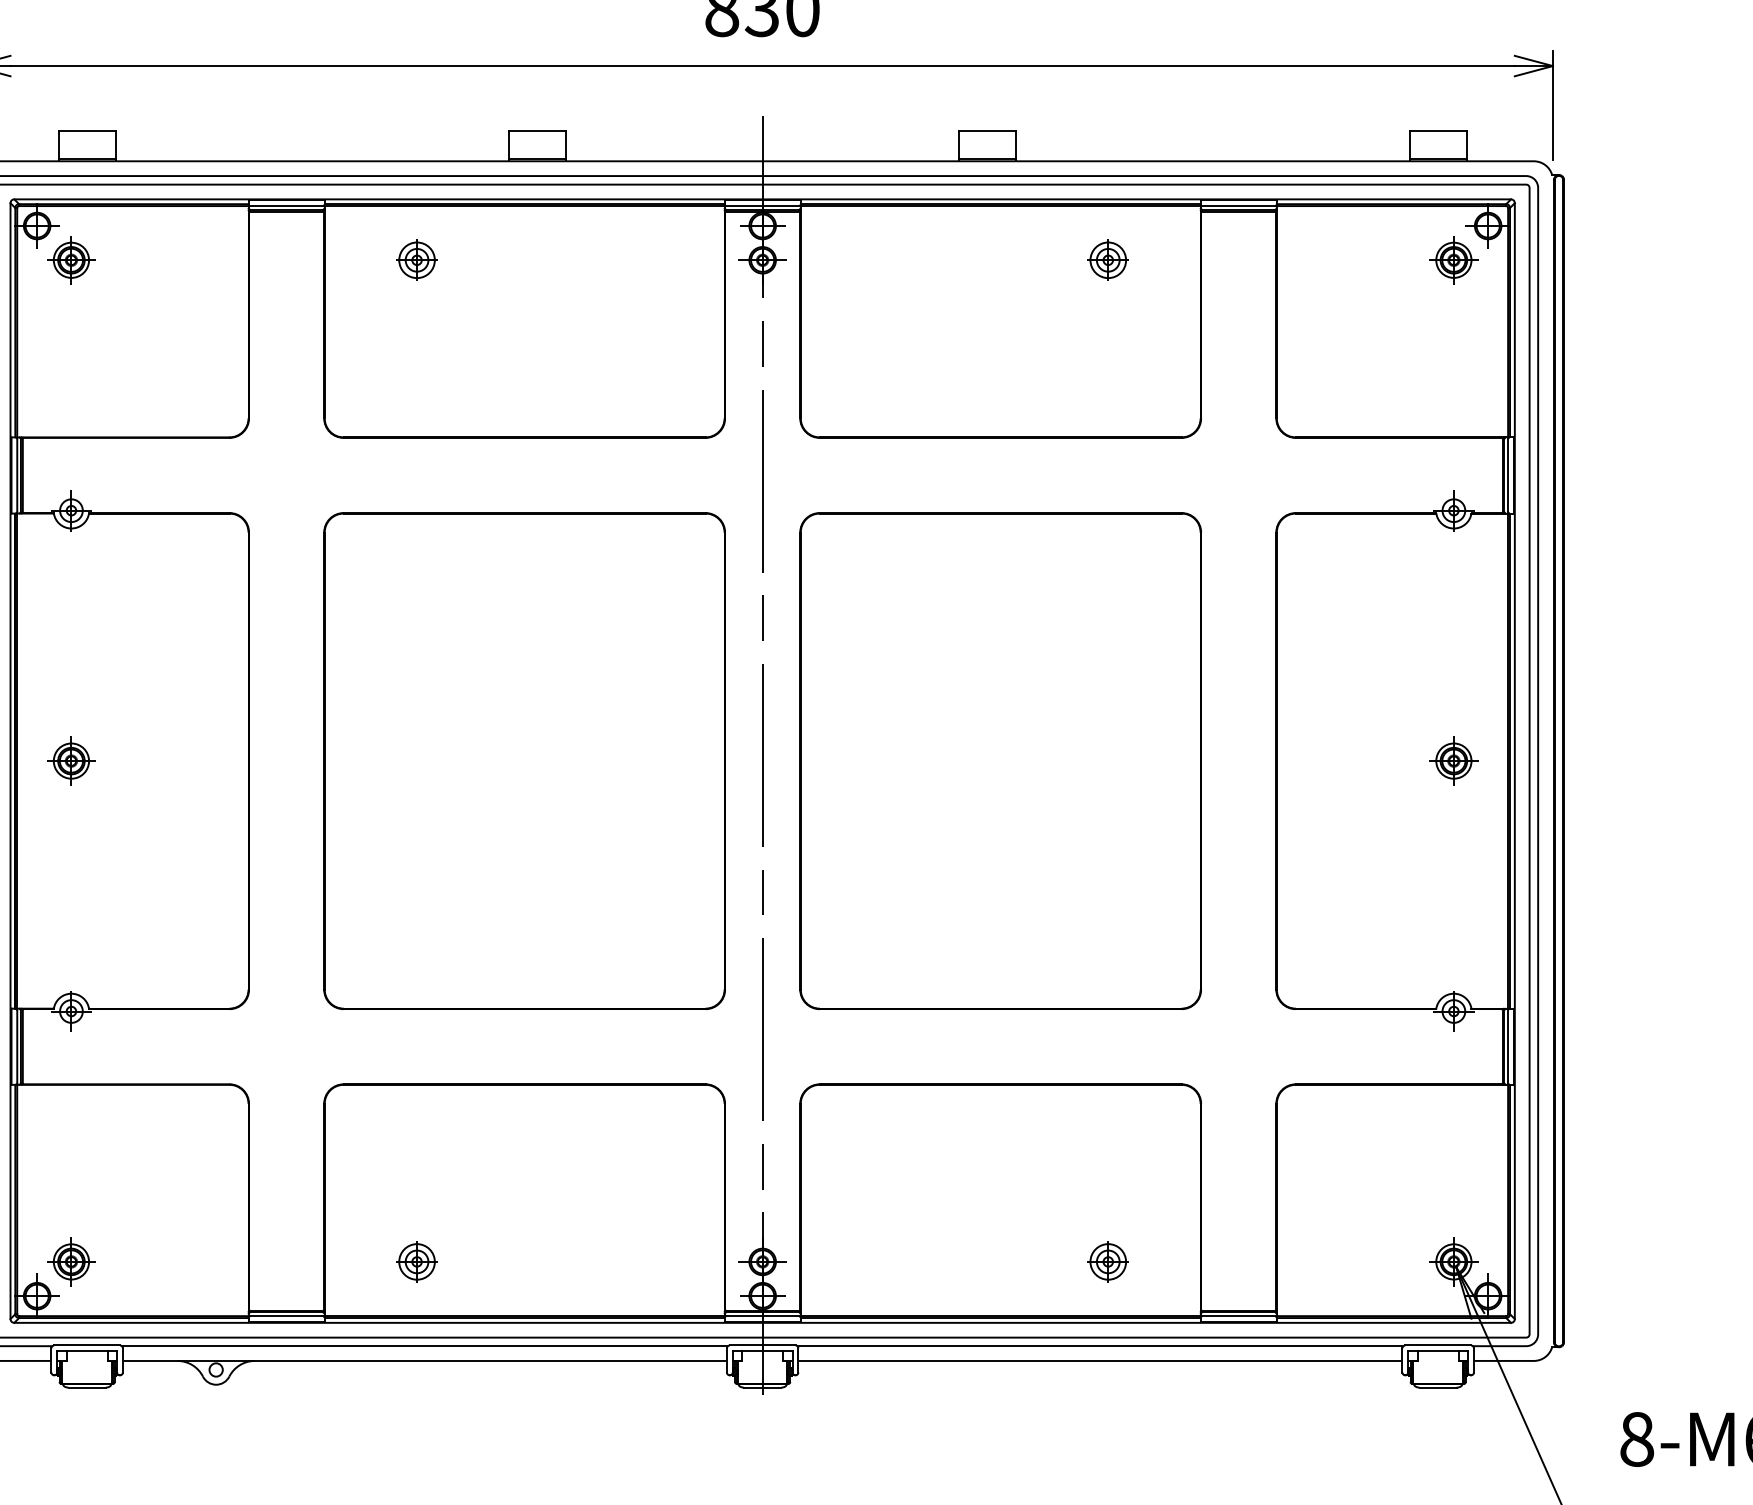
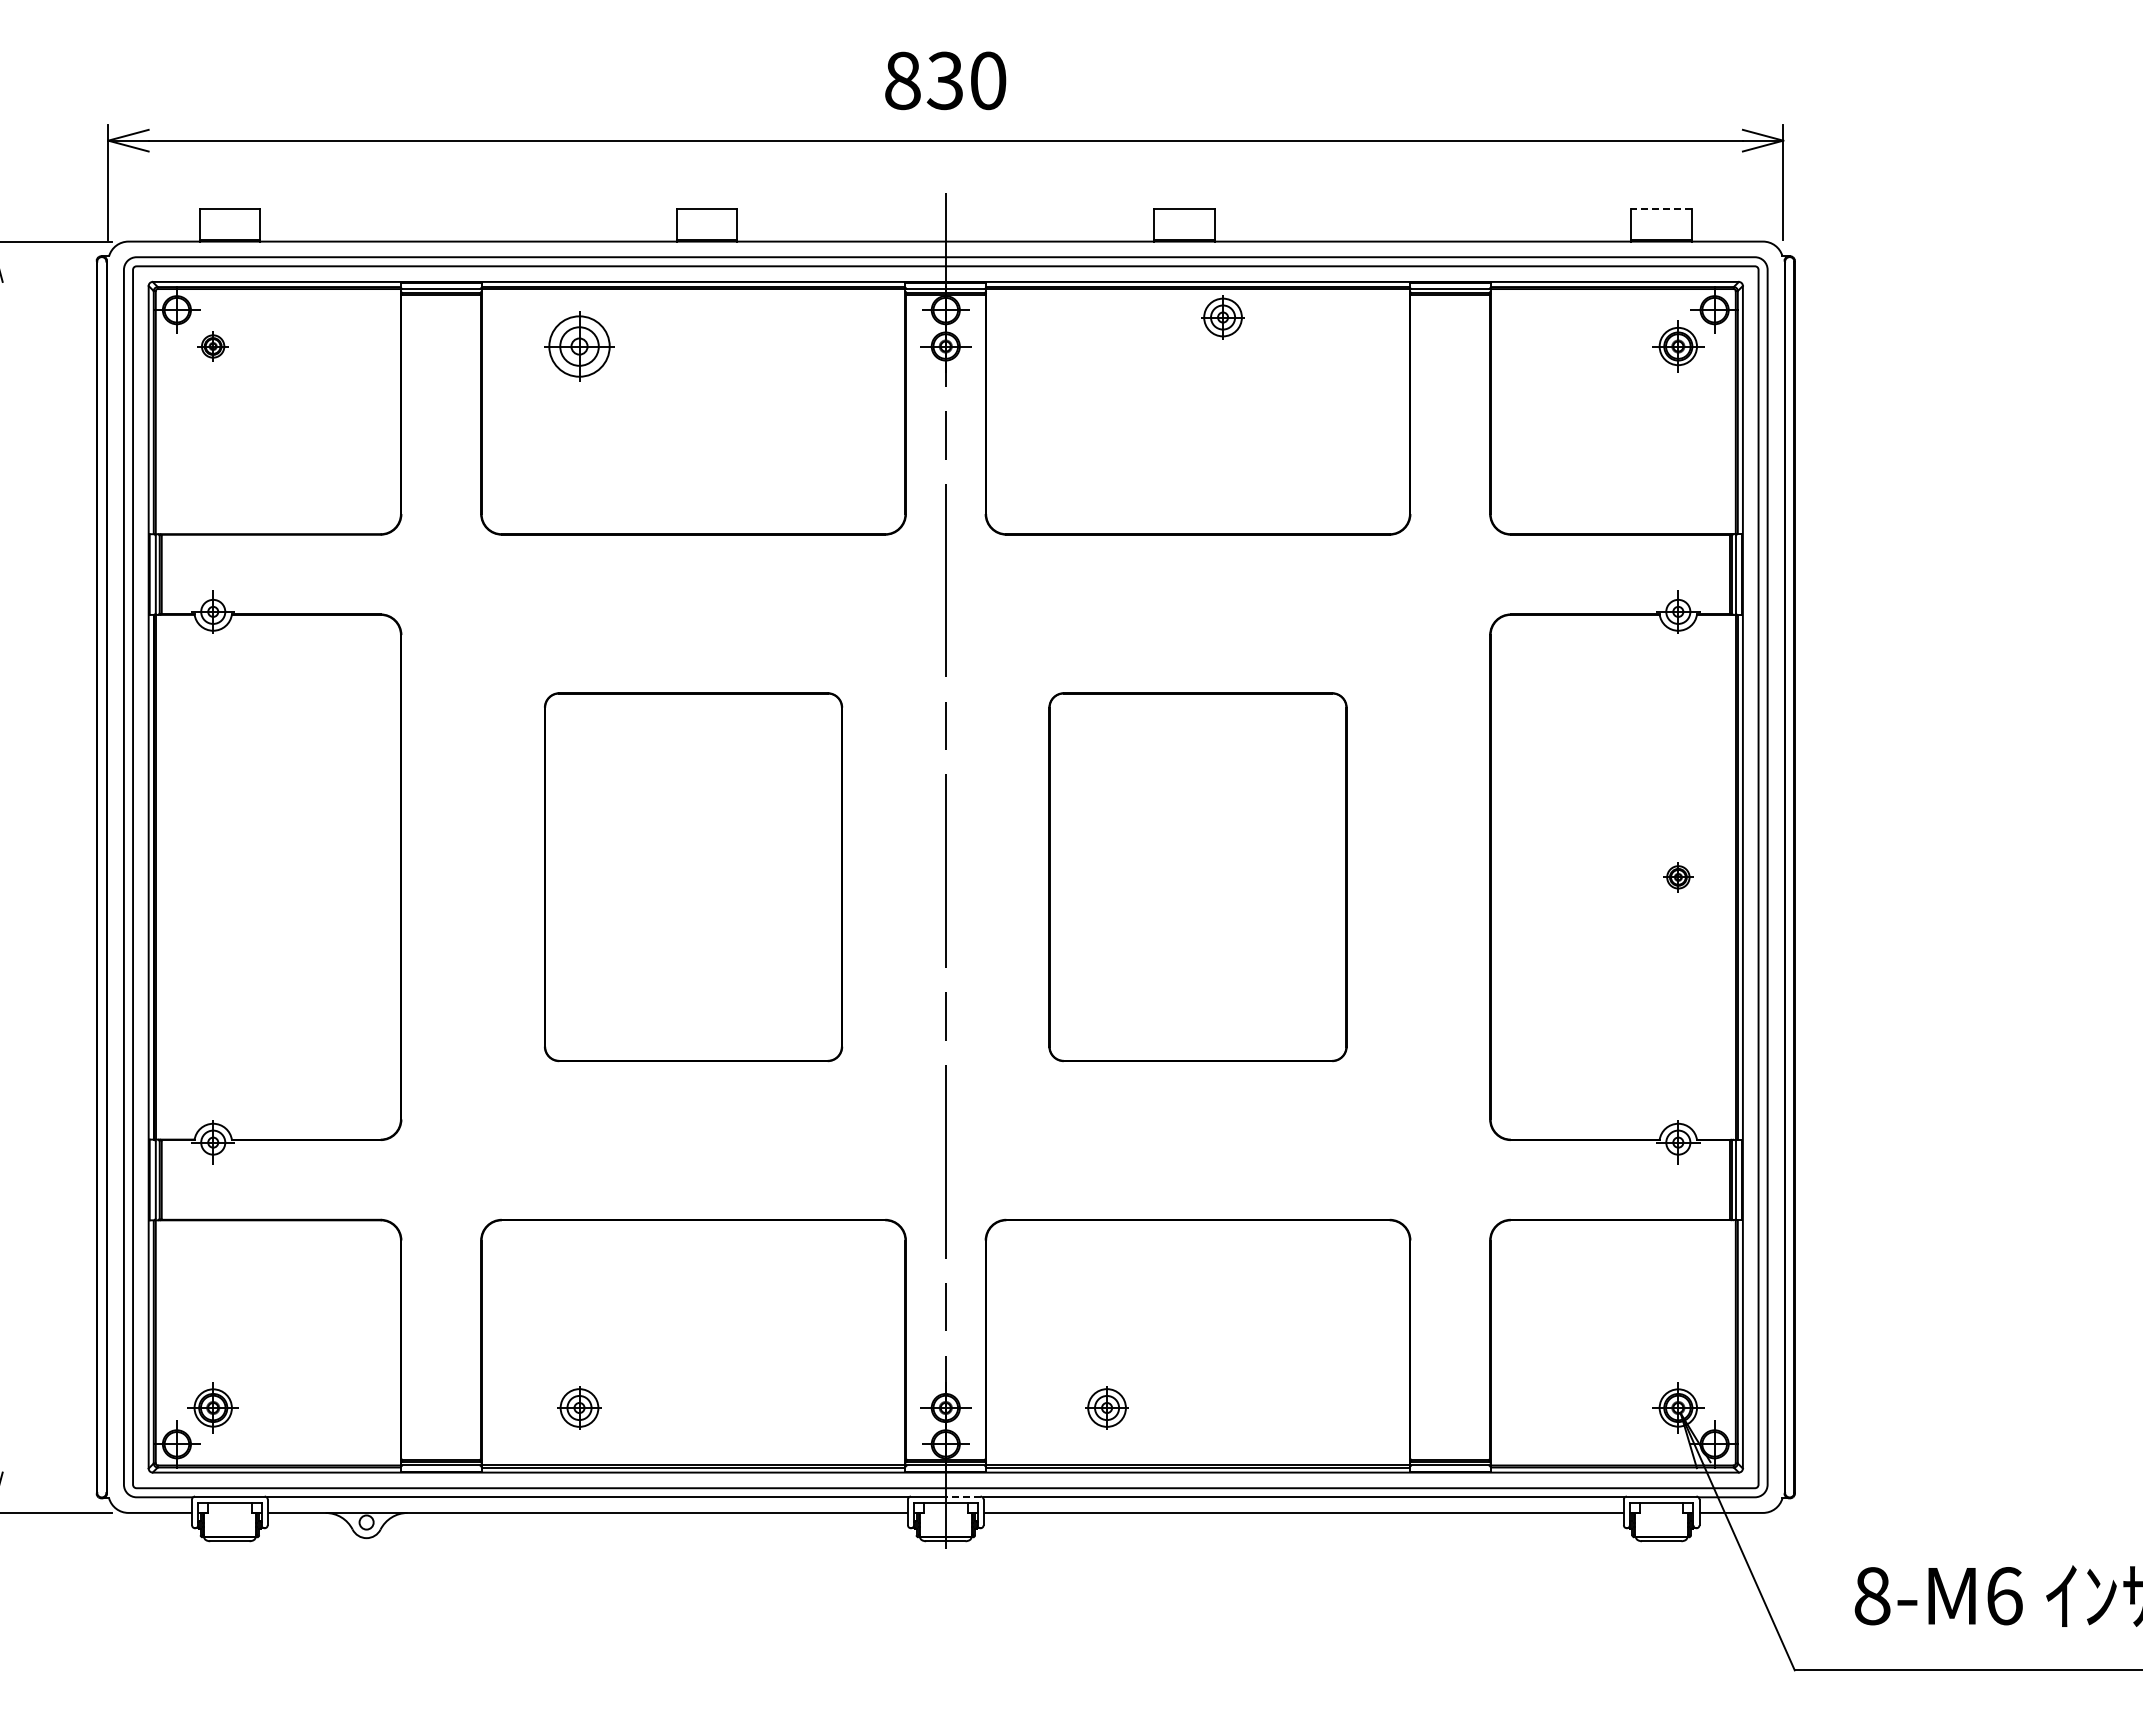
line: (1438, 131) -> (1661, 209), solid -> dashed
part: (70, 260) -> (212, 346), size x0.6
part: (417, 260) -> (579, 346), size x1.6
part: (1107, 260) -> (1222, 317), moved
part: (524, 760) -> (693, 876), size x0.7
part: (1000, 760) -> (1197, 876), size x0.7
part: (70, 761) -> (212, 877), removed
part: (1454, 761) -> (1678, 877), size x0.6
part: (1107, 1261) -> (1106, 1407), moved
line: (778, 1345) -> (962, 1496), solid -> dashed

